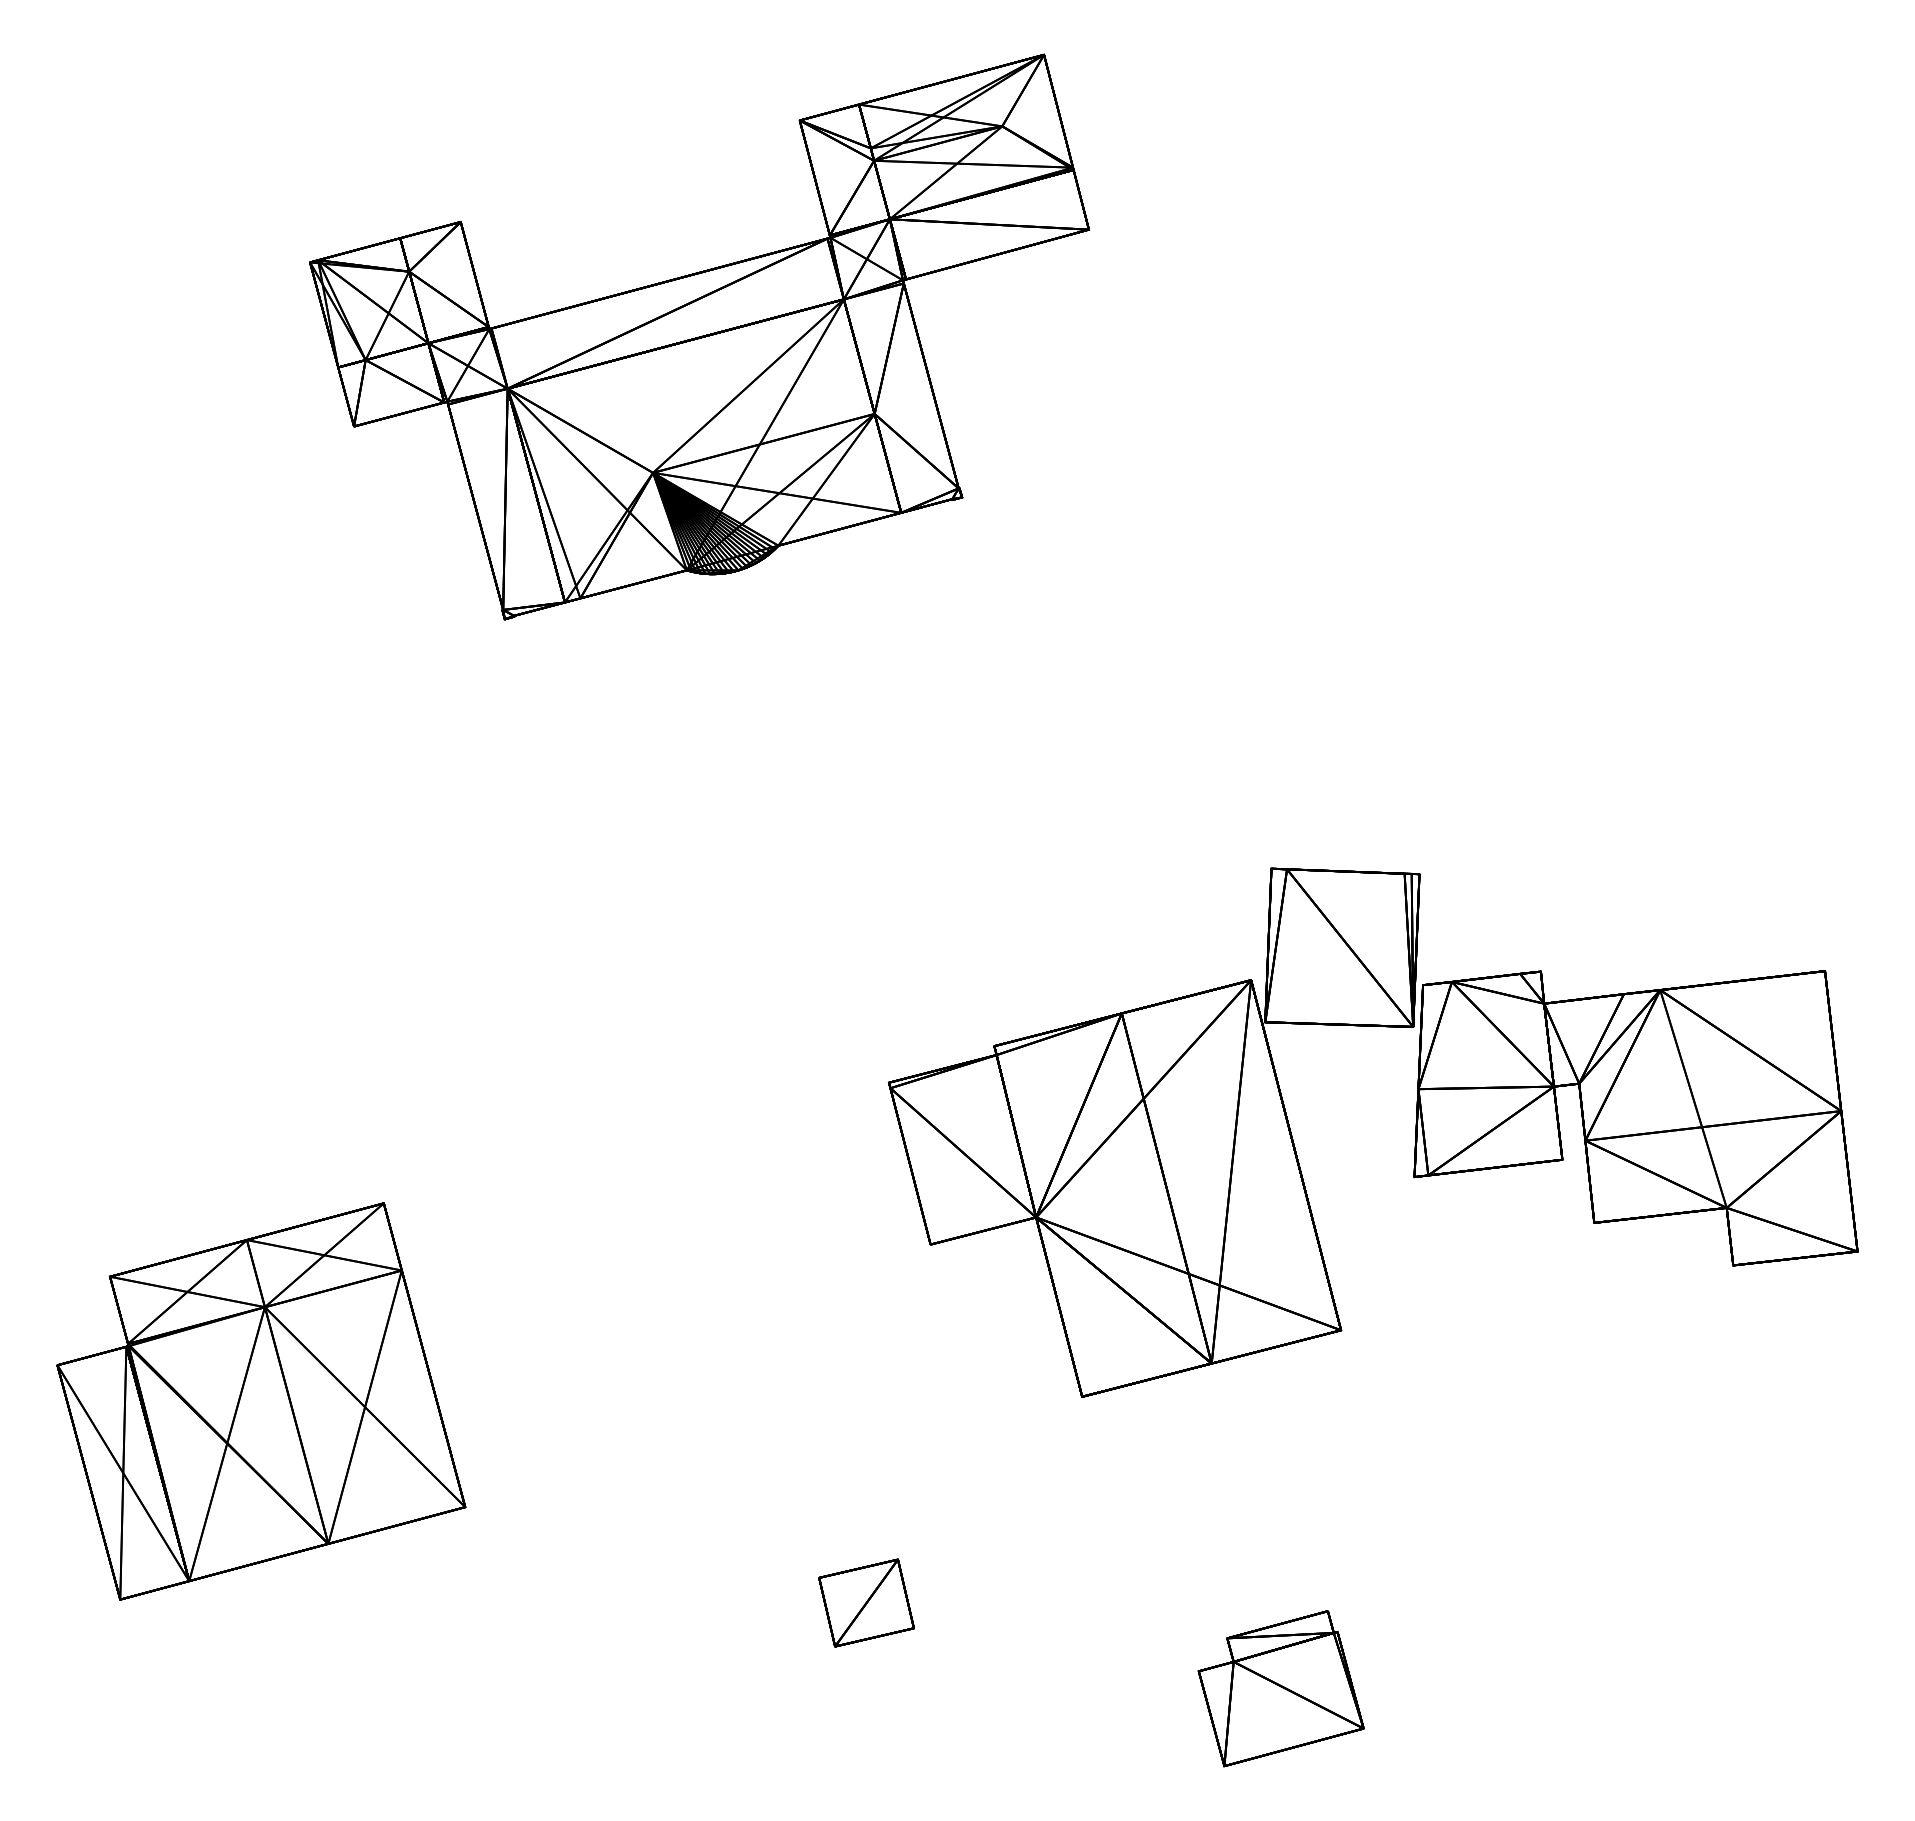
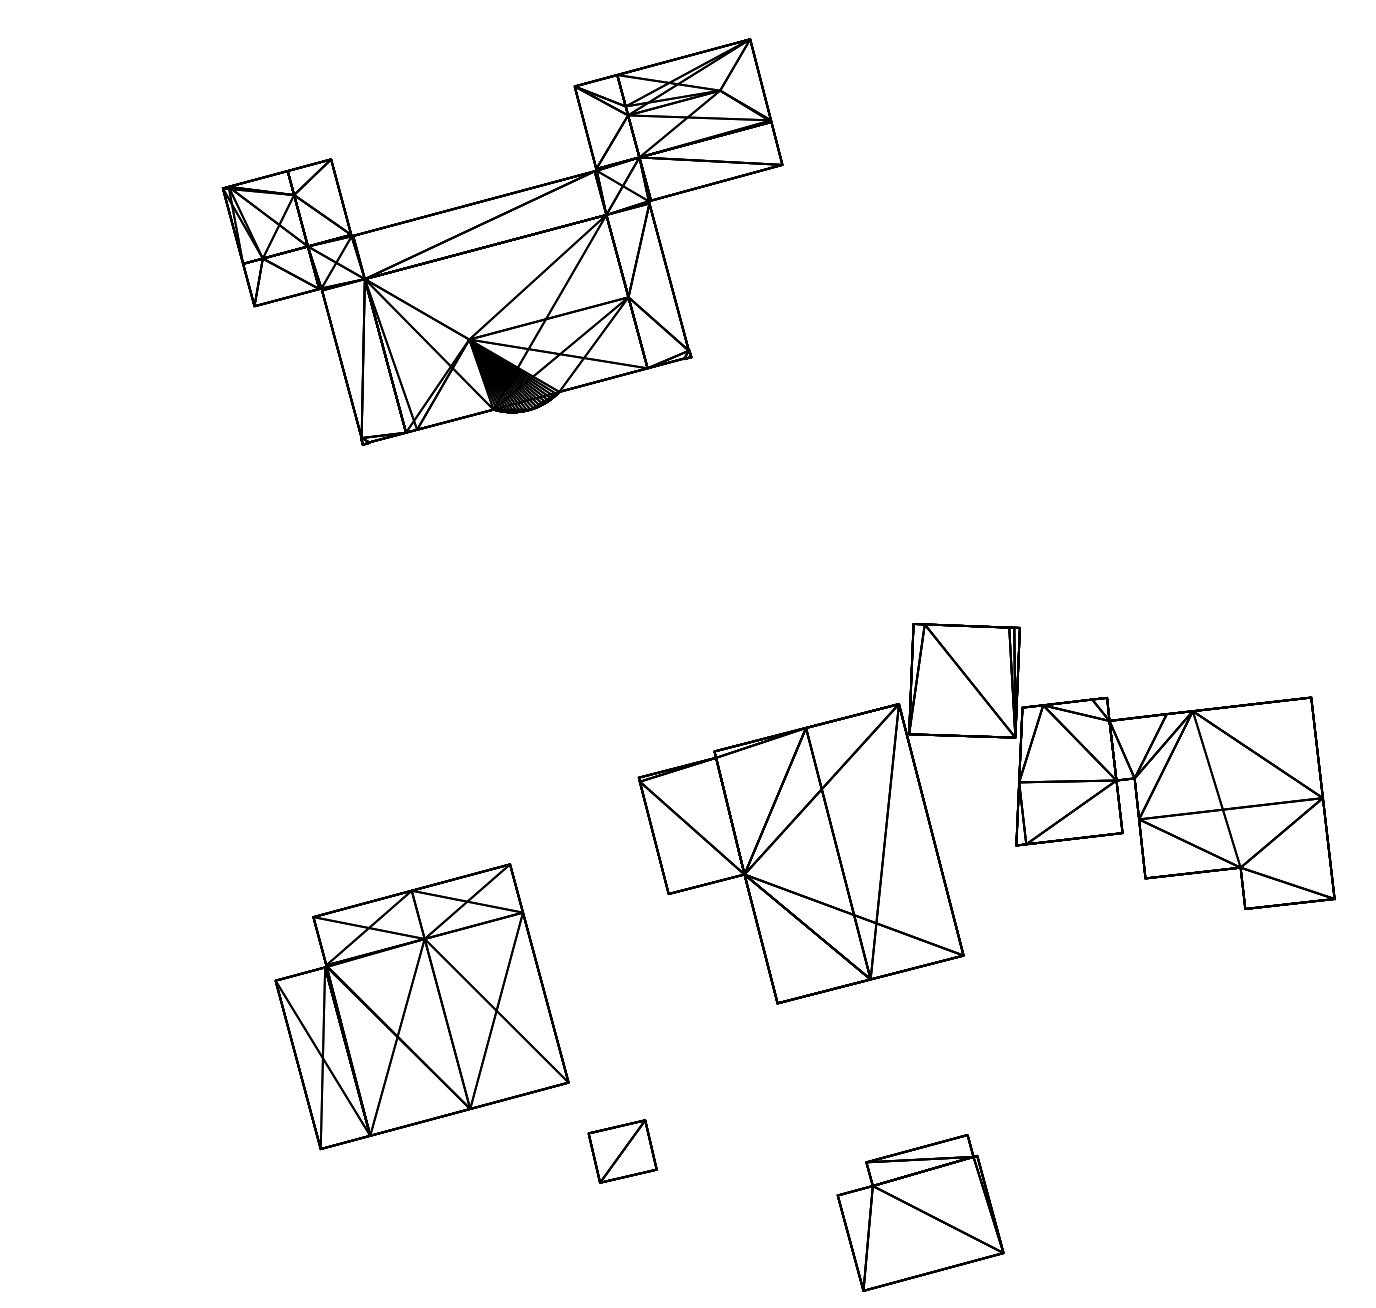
part: (261, 1401) -> (422, 1006), moved
part: (1280, 1688) -> (920, 1212), size x1.4

